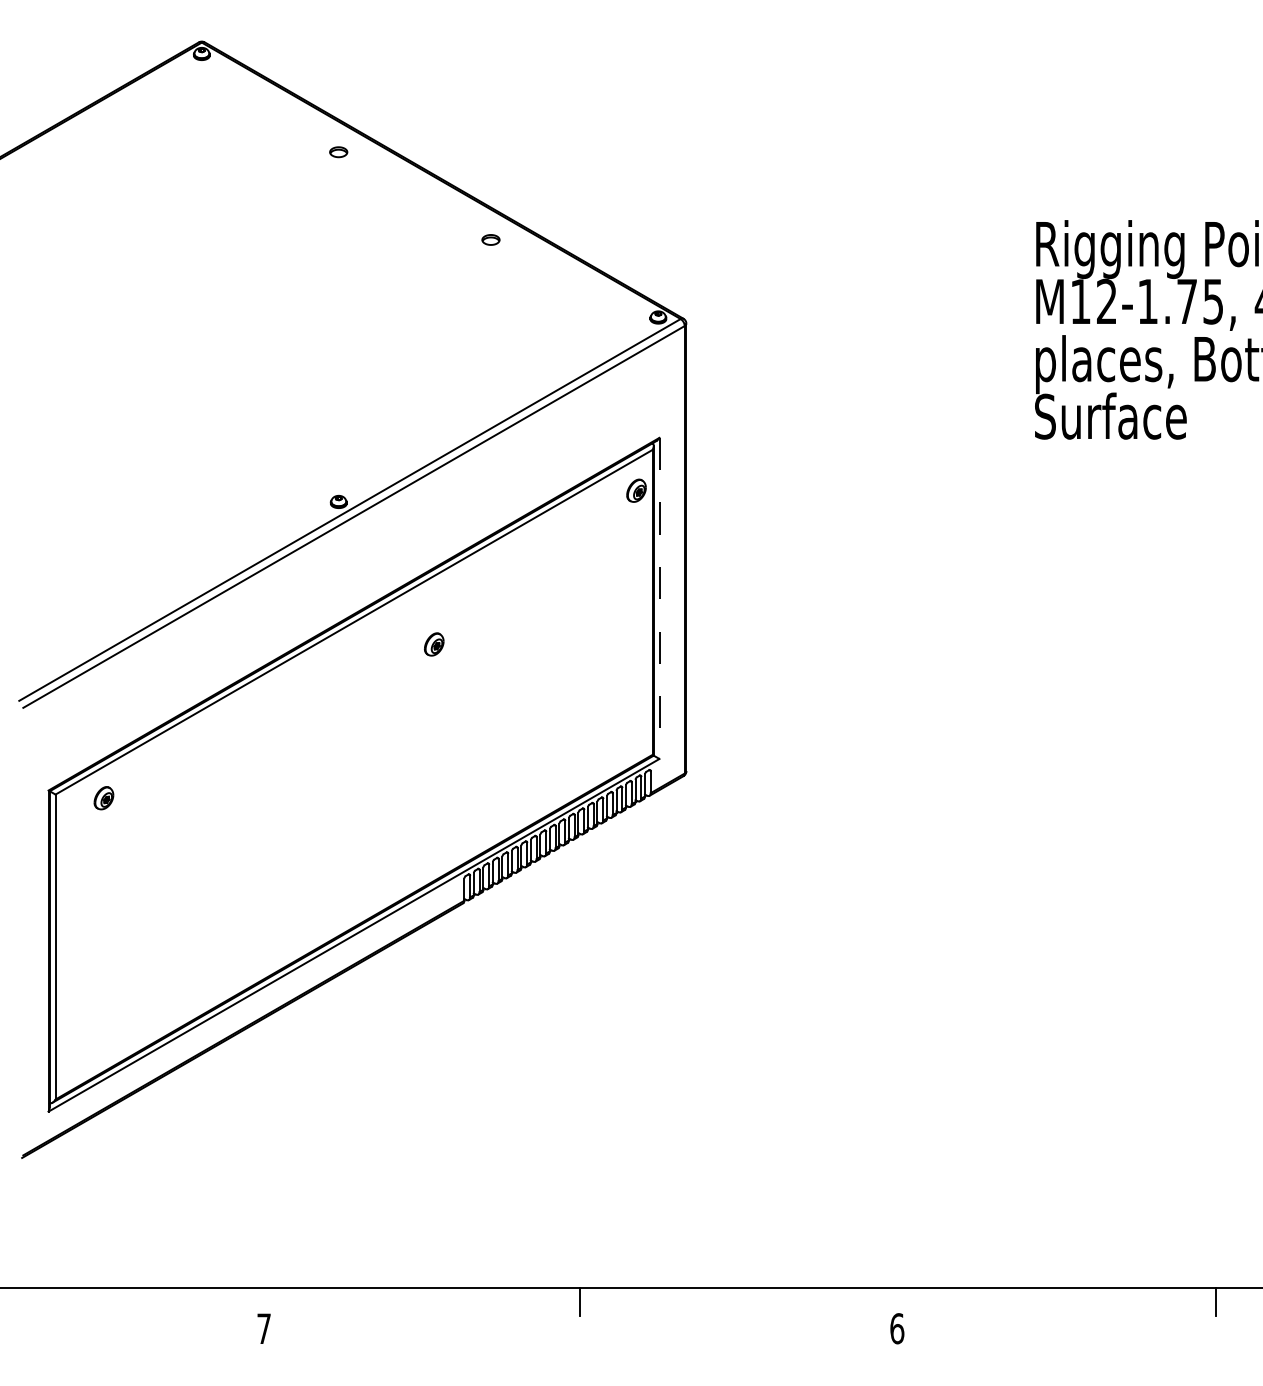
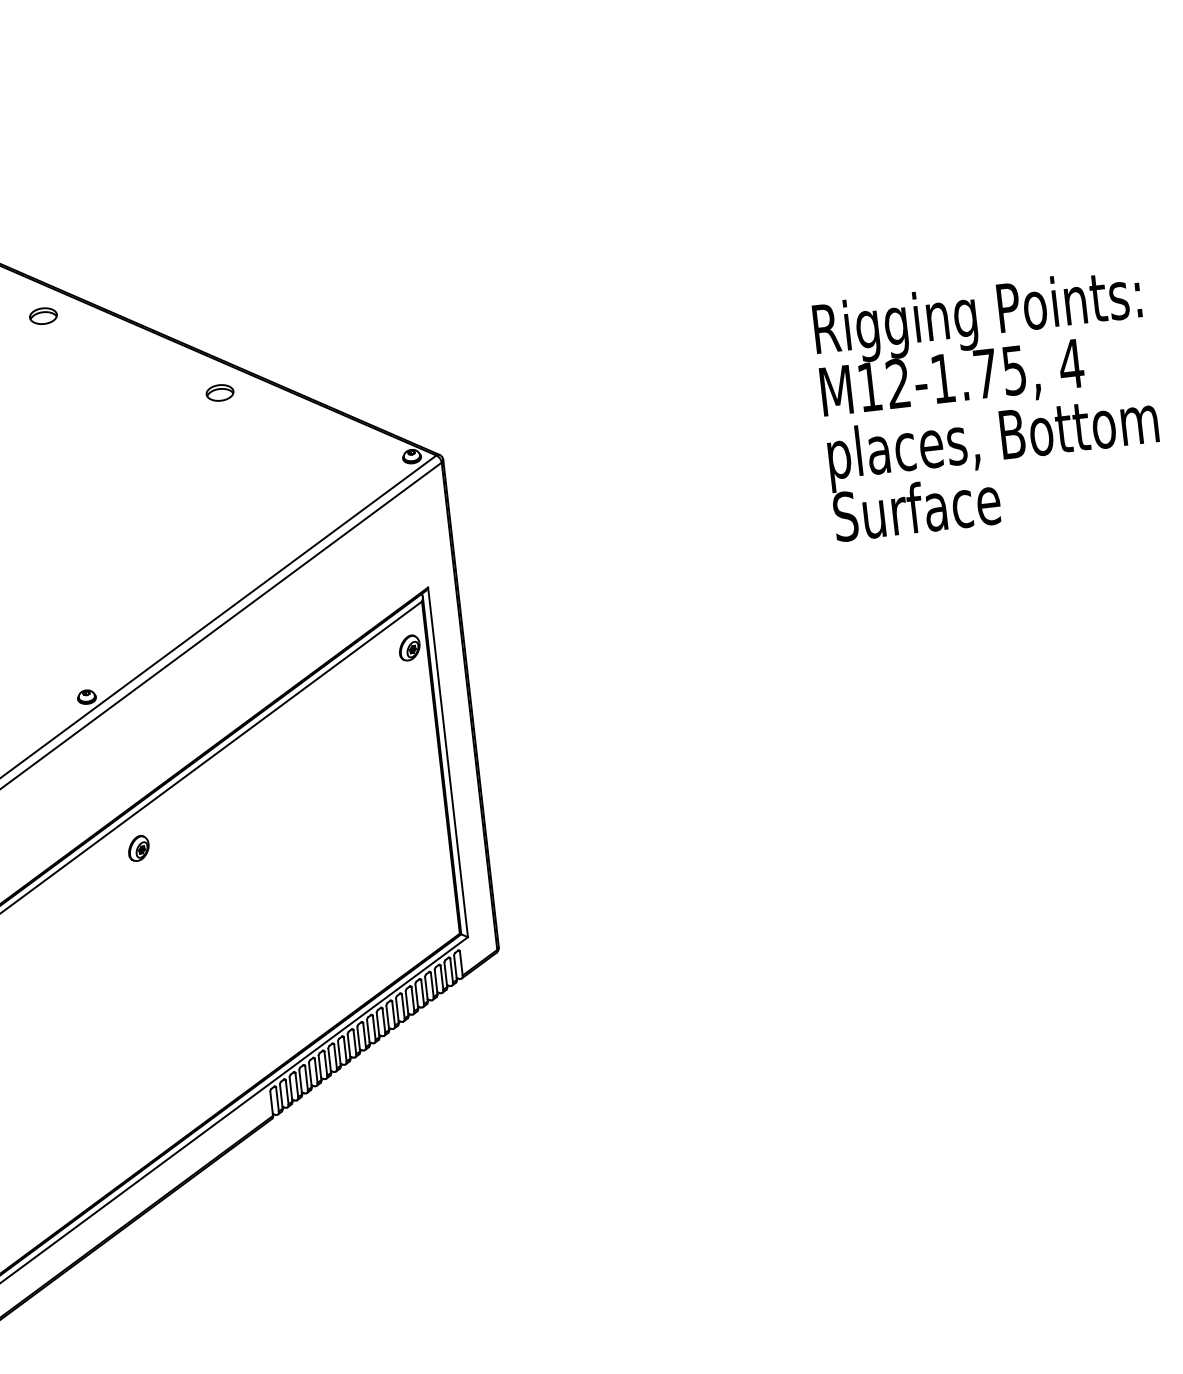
part: (338, 152) -> (43, 316), size x1.43
part: (490, 239) -> (219, 392), size x1.43
line: (659, 598) -> (448, 762), dashed -> solid
part: (434, 644) -> (139, 848), moved

